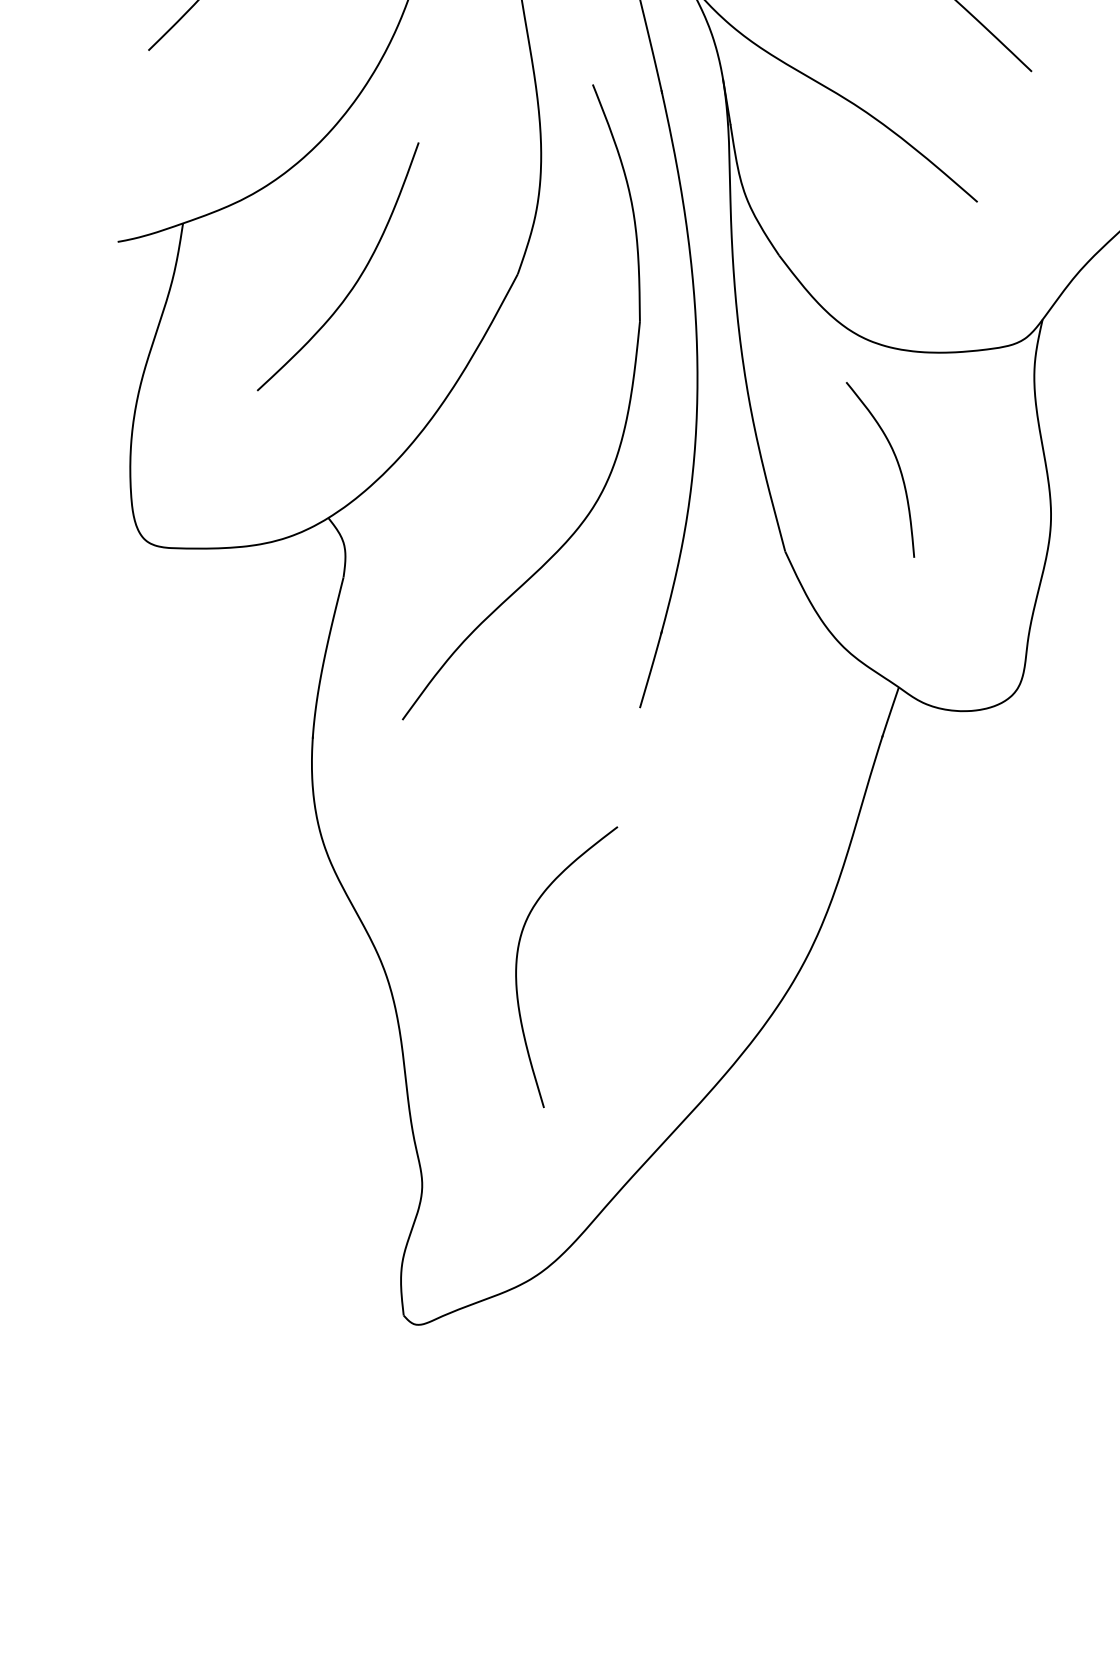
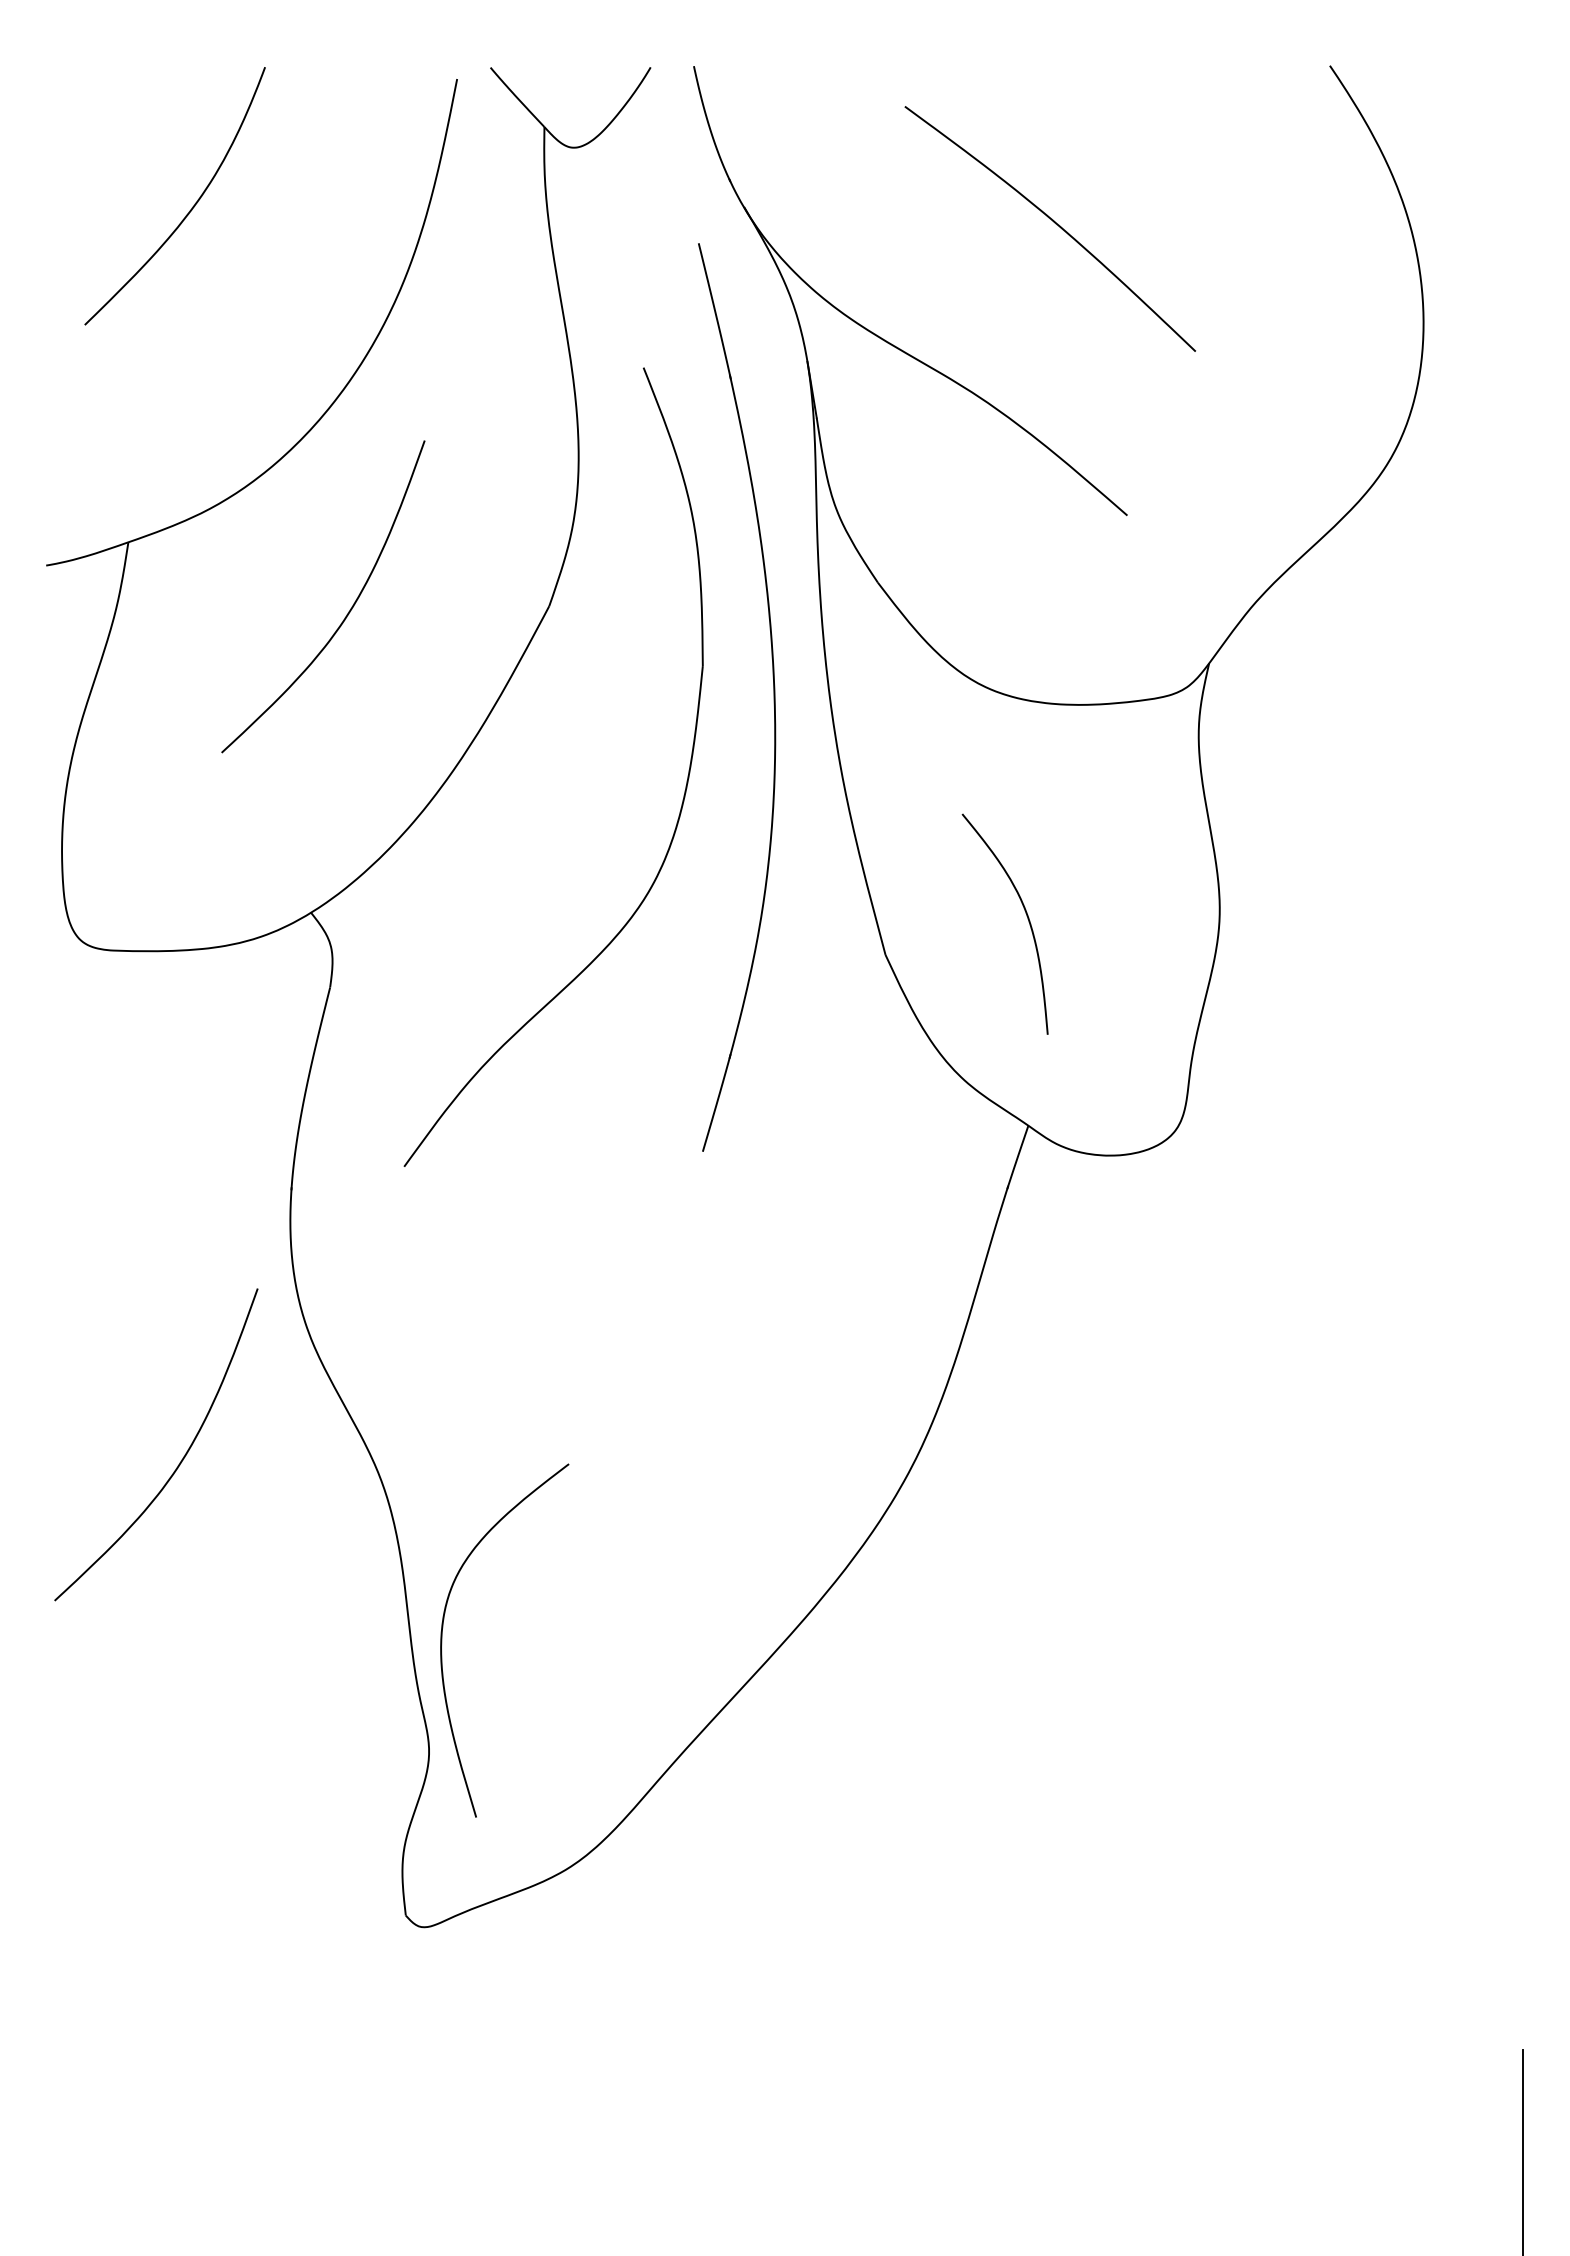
curve: (897, 463) -> (1026, 916), moved
curve: (225, 952) -> (181, 1459), added
curve: (517, 967) -> (442, 1640), moved

